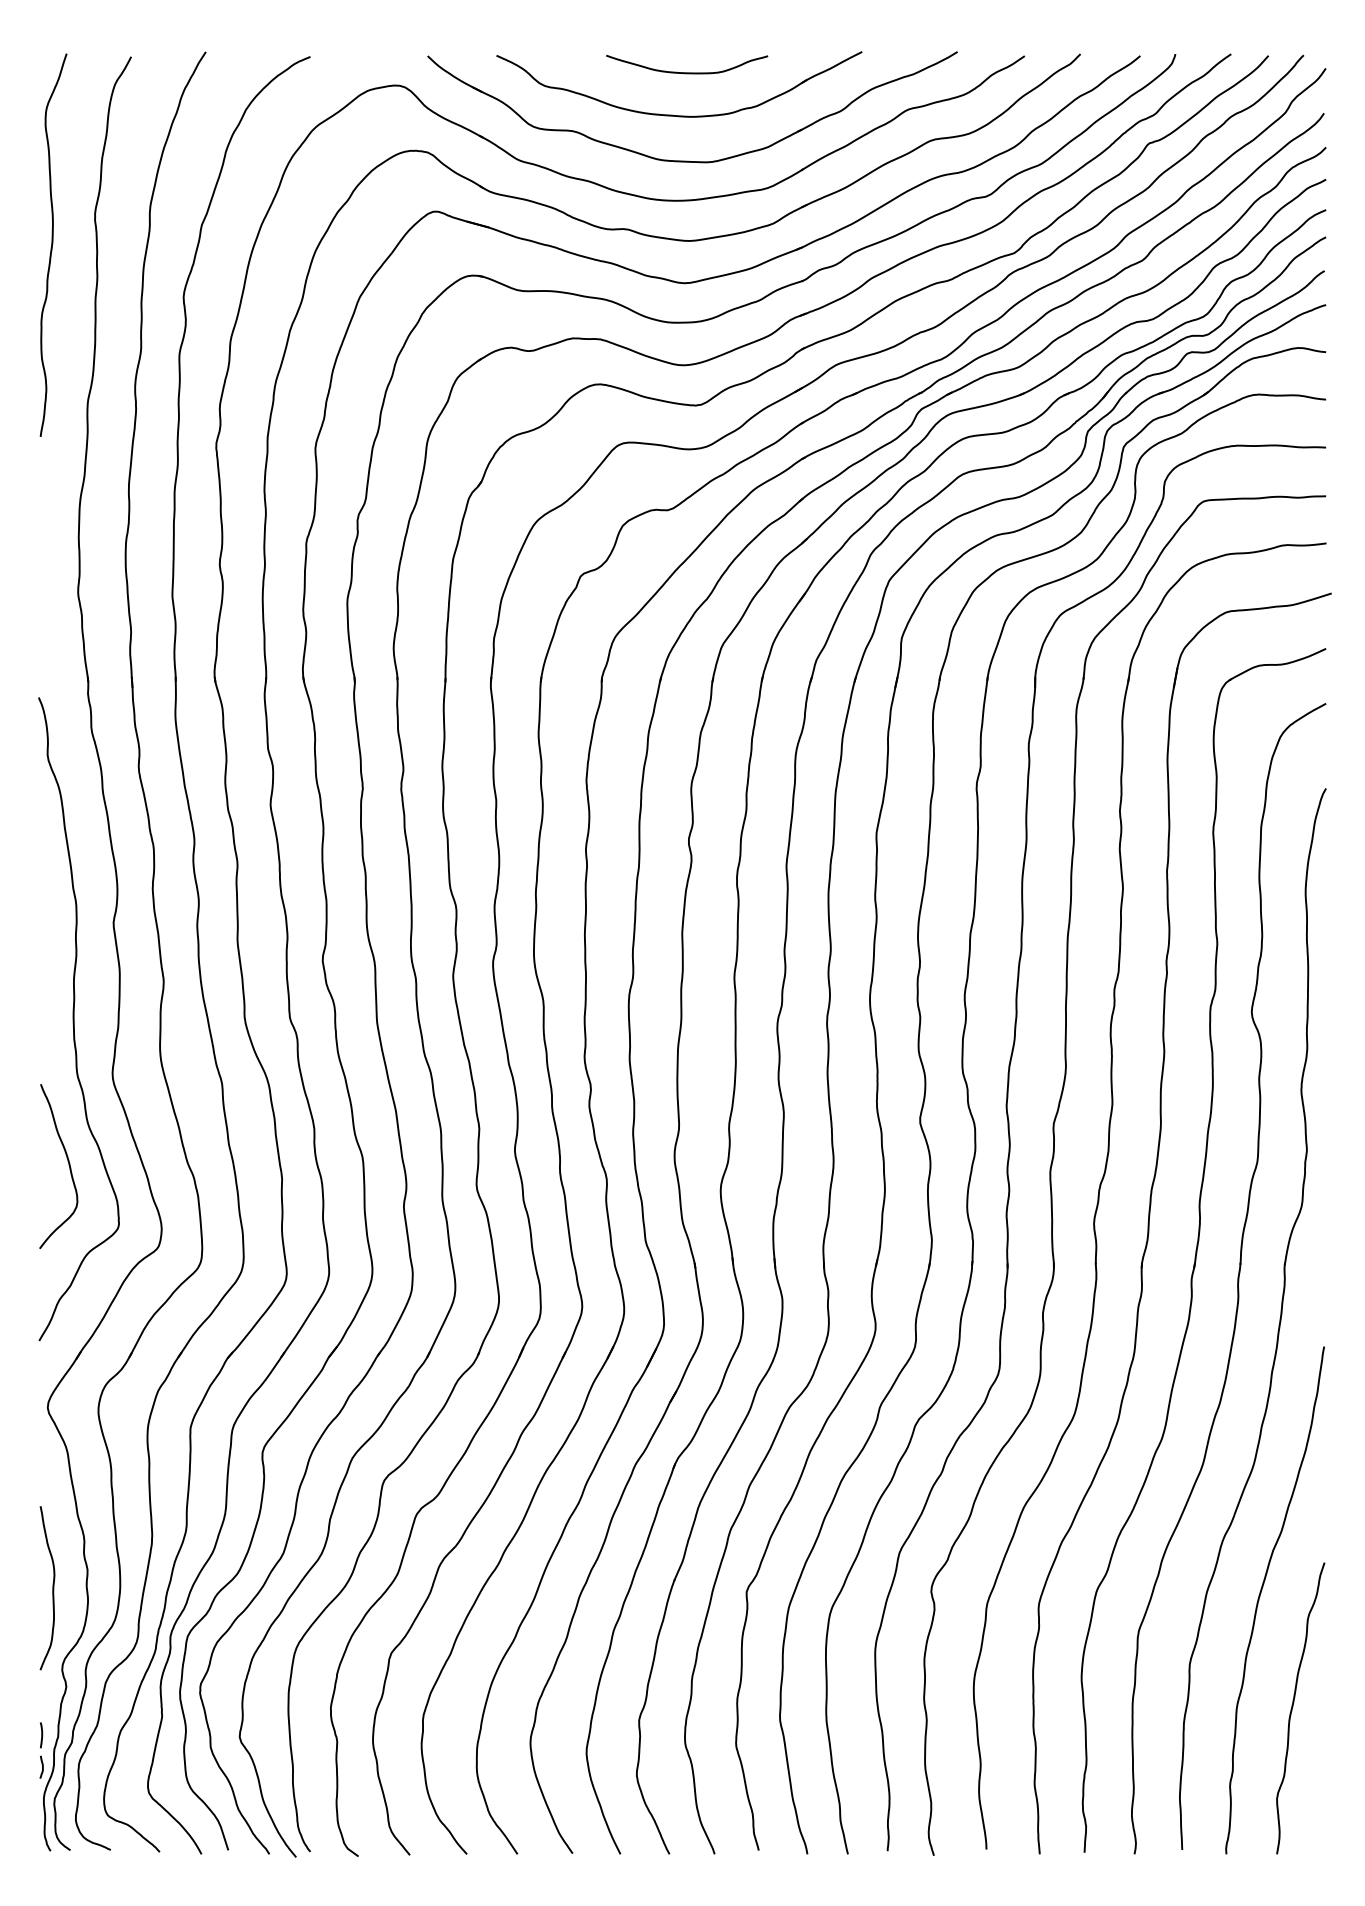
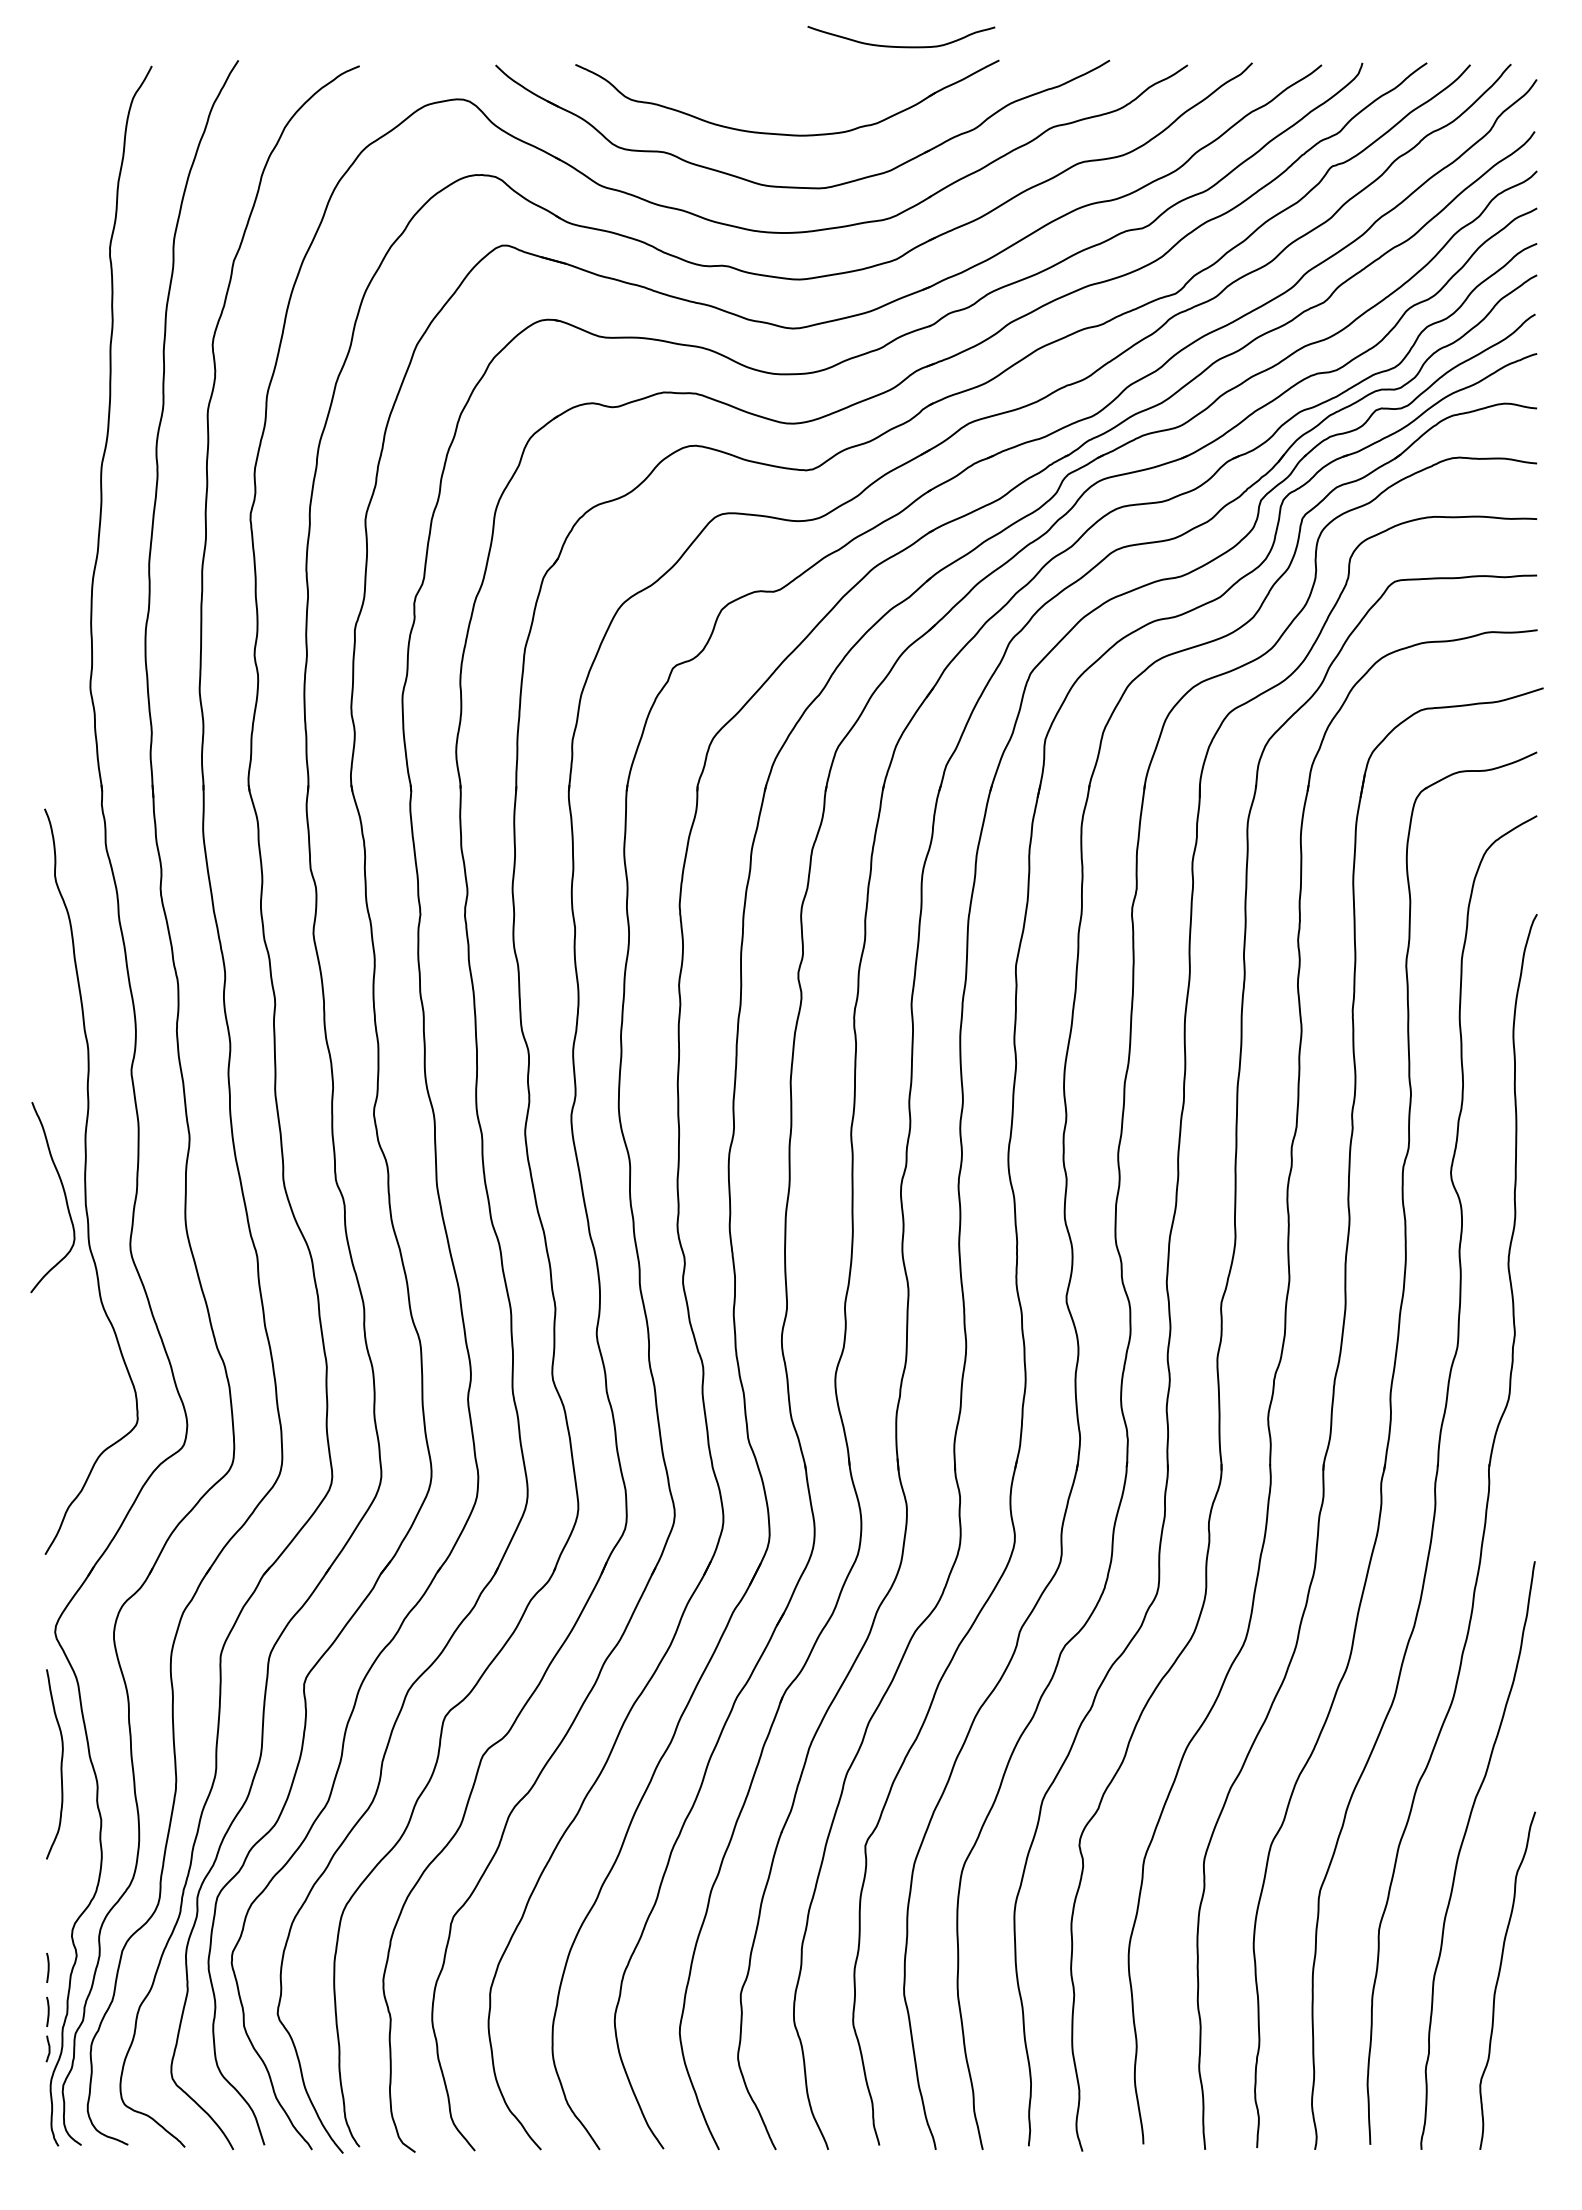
curve: (687, 72) -> (901, 46), moved
curve: (53, 245) -> (61, 284), removed
curve: (68, 1165) -> (64, 1196), moved
curve: (52, 1588) -> (60, 1764), moved
line: (41, 1696) -> (47, 1967), added

